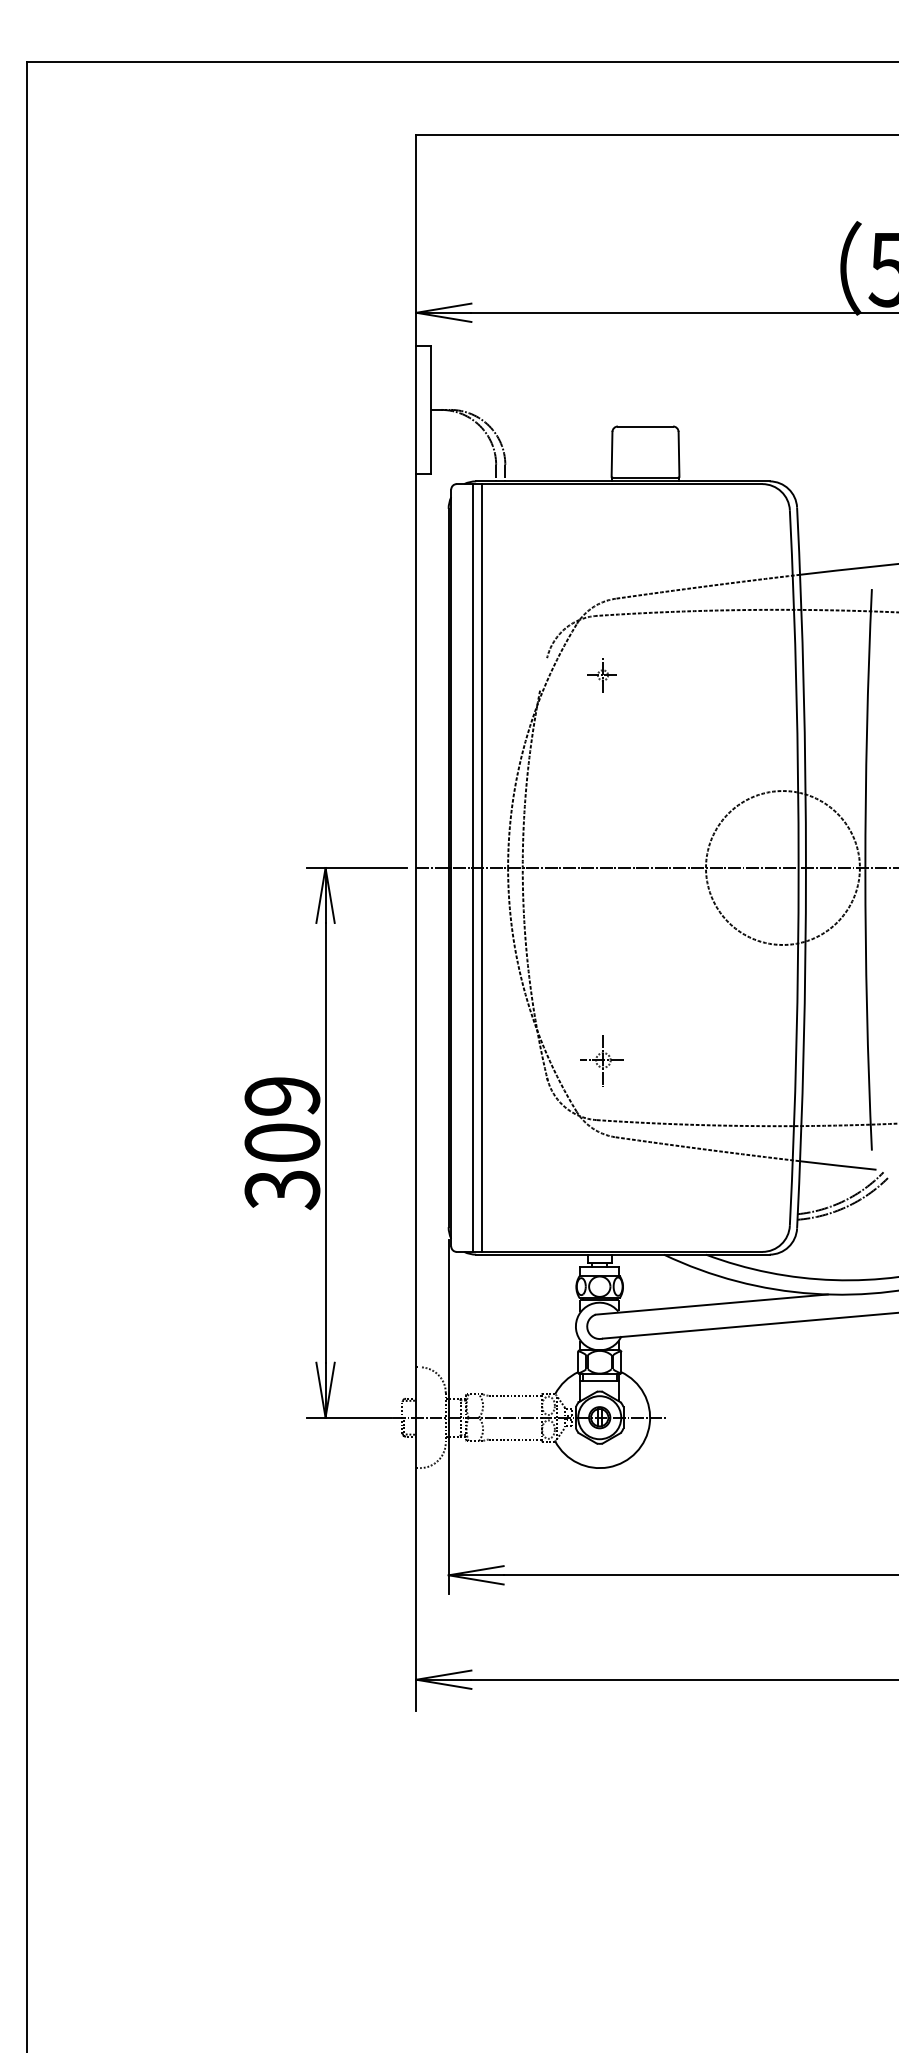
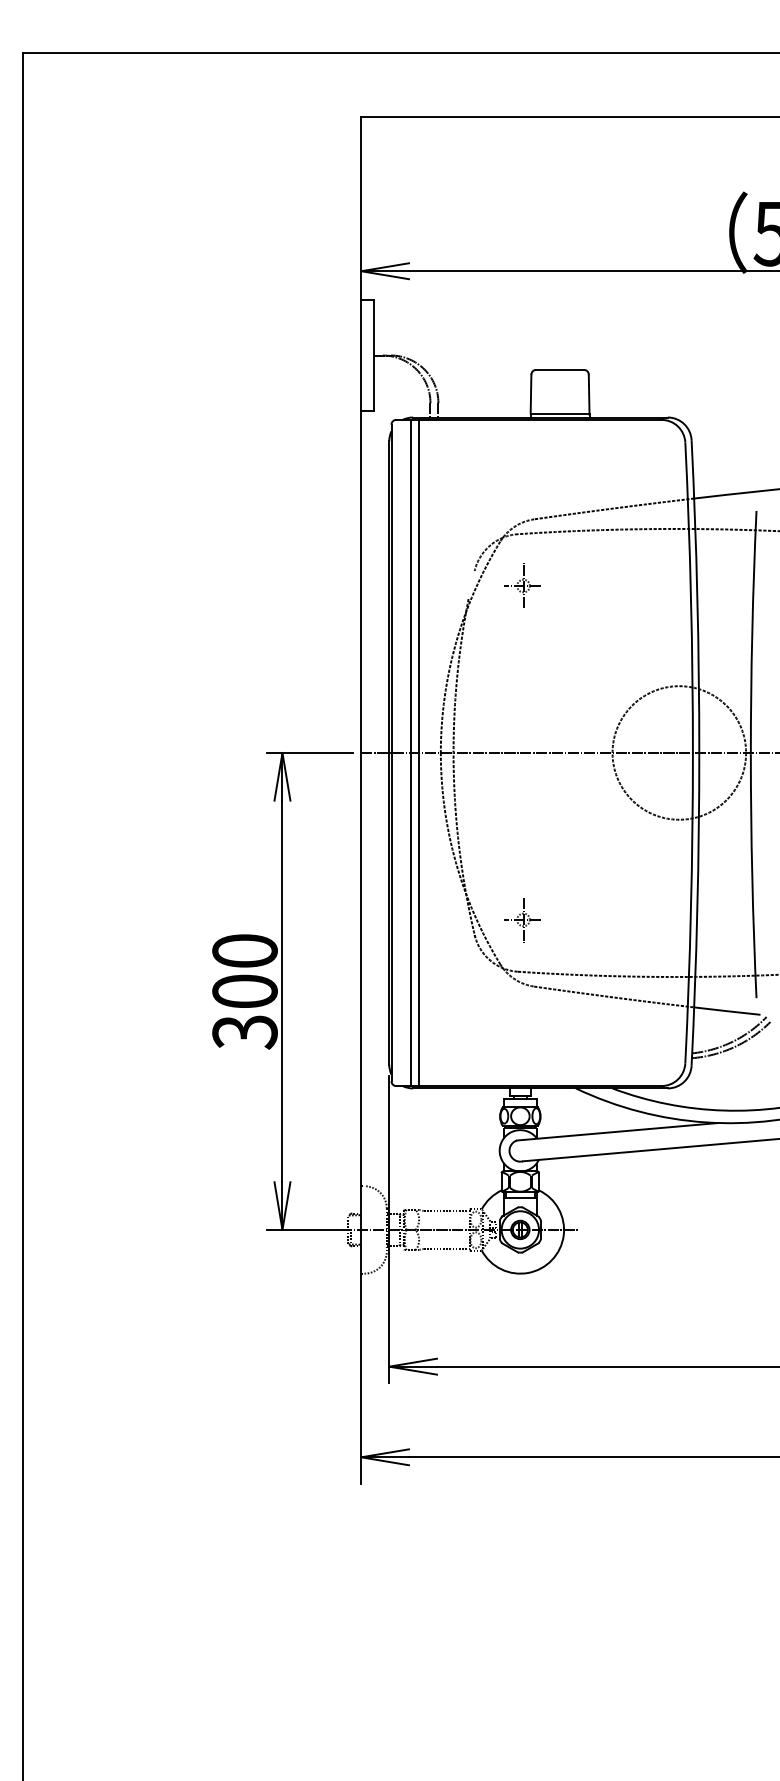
part: (602, 674) -> (522, 585), size x1.43
text: (281, 1095) -> (244, 950), 309 -> 300

